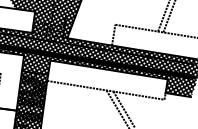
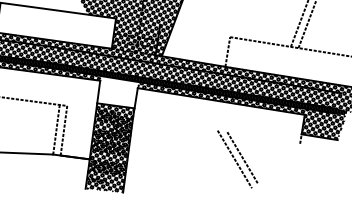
hatch: (36, 62) -> (117, 91), removed
line: (105, 90) -> (216, 130), removed

